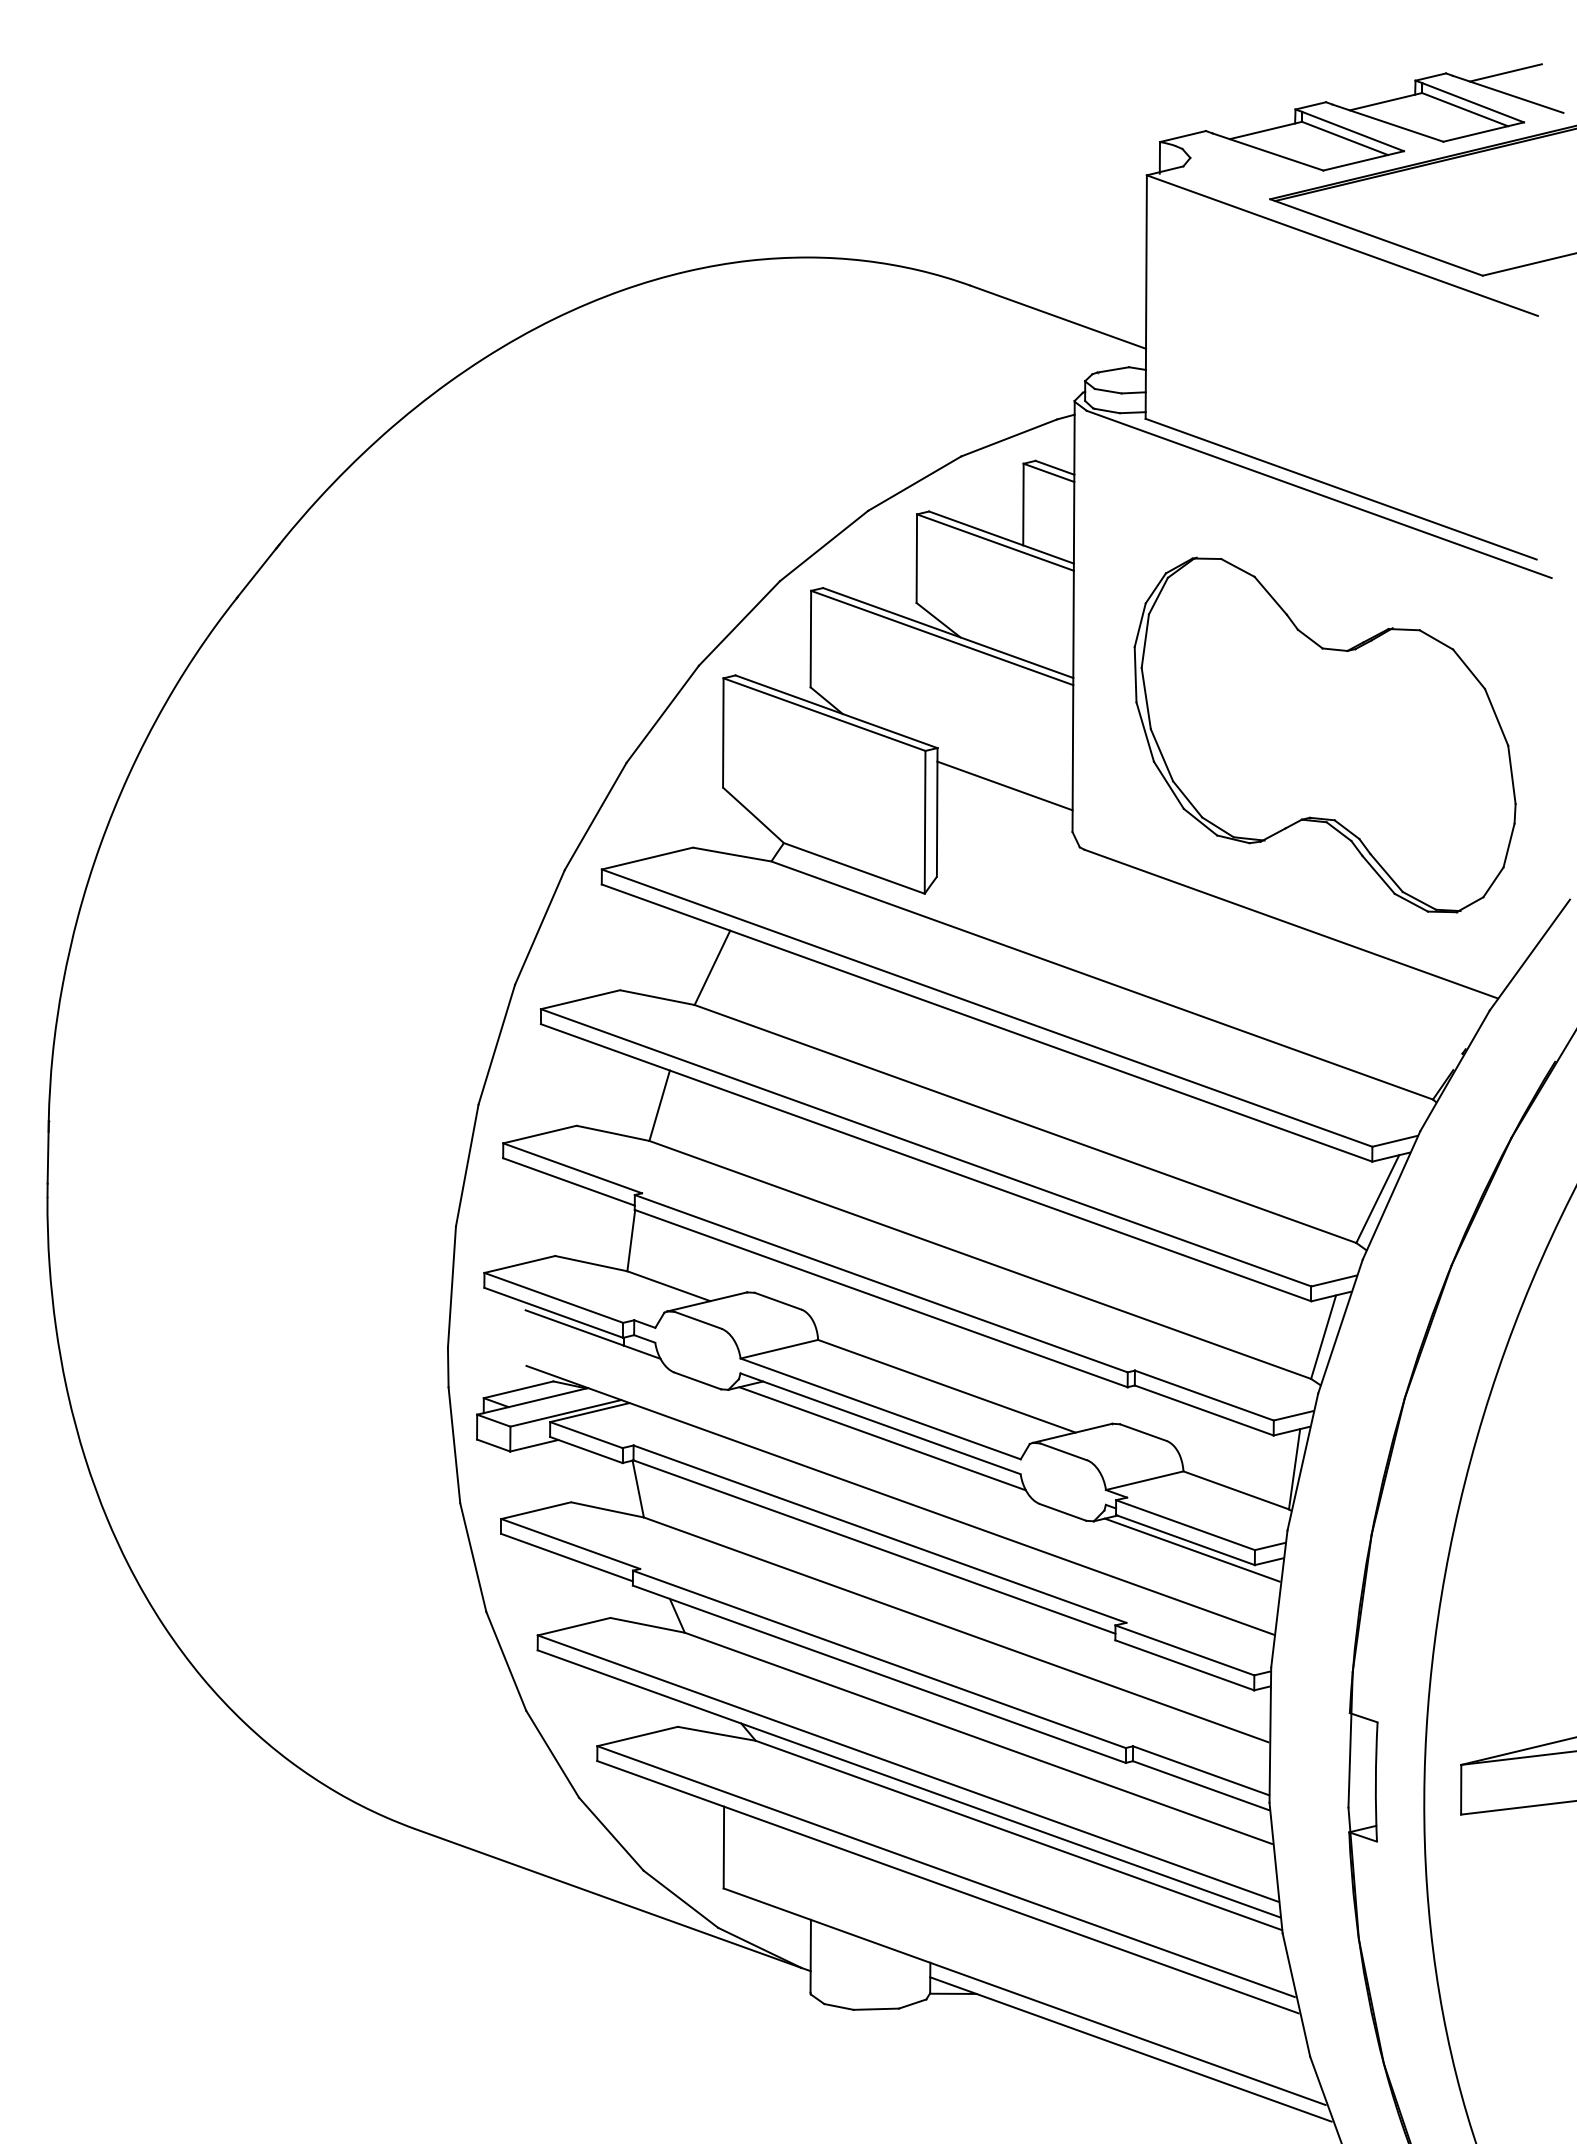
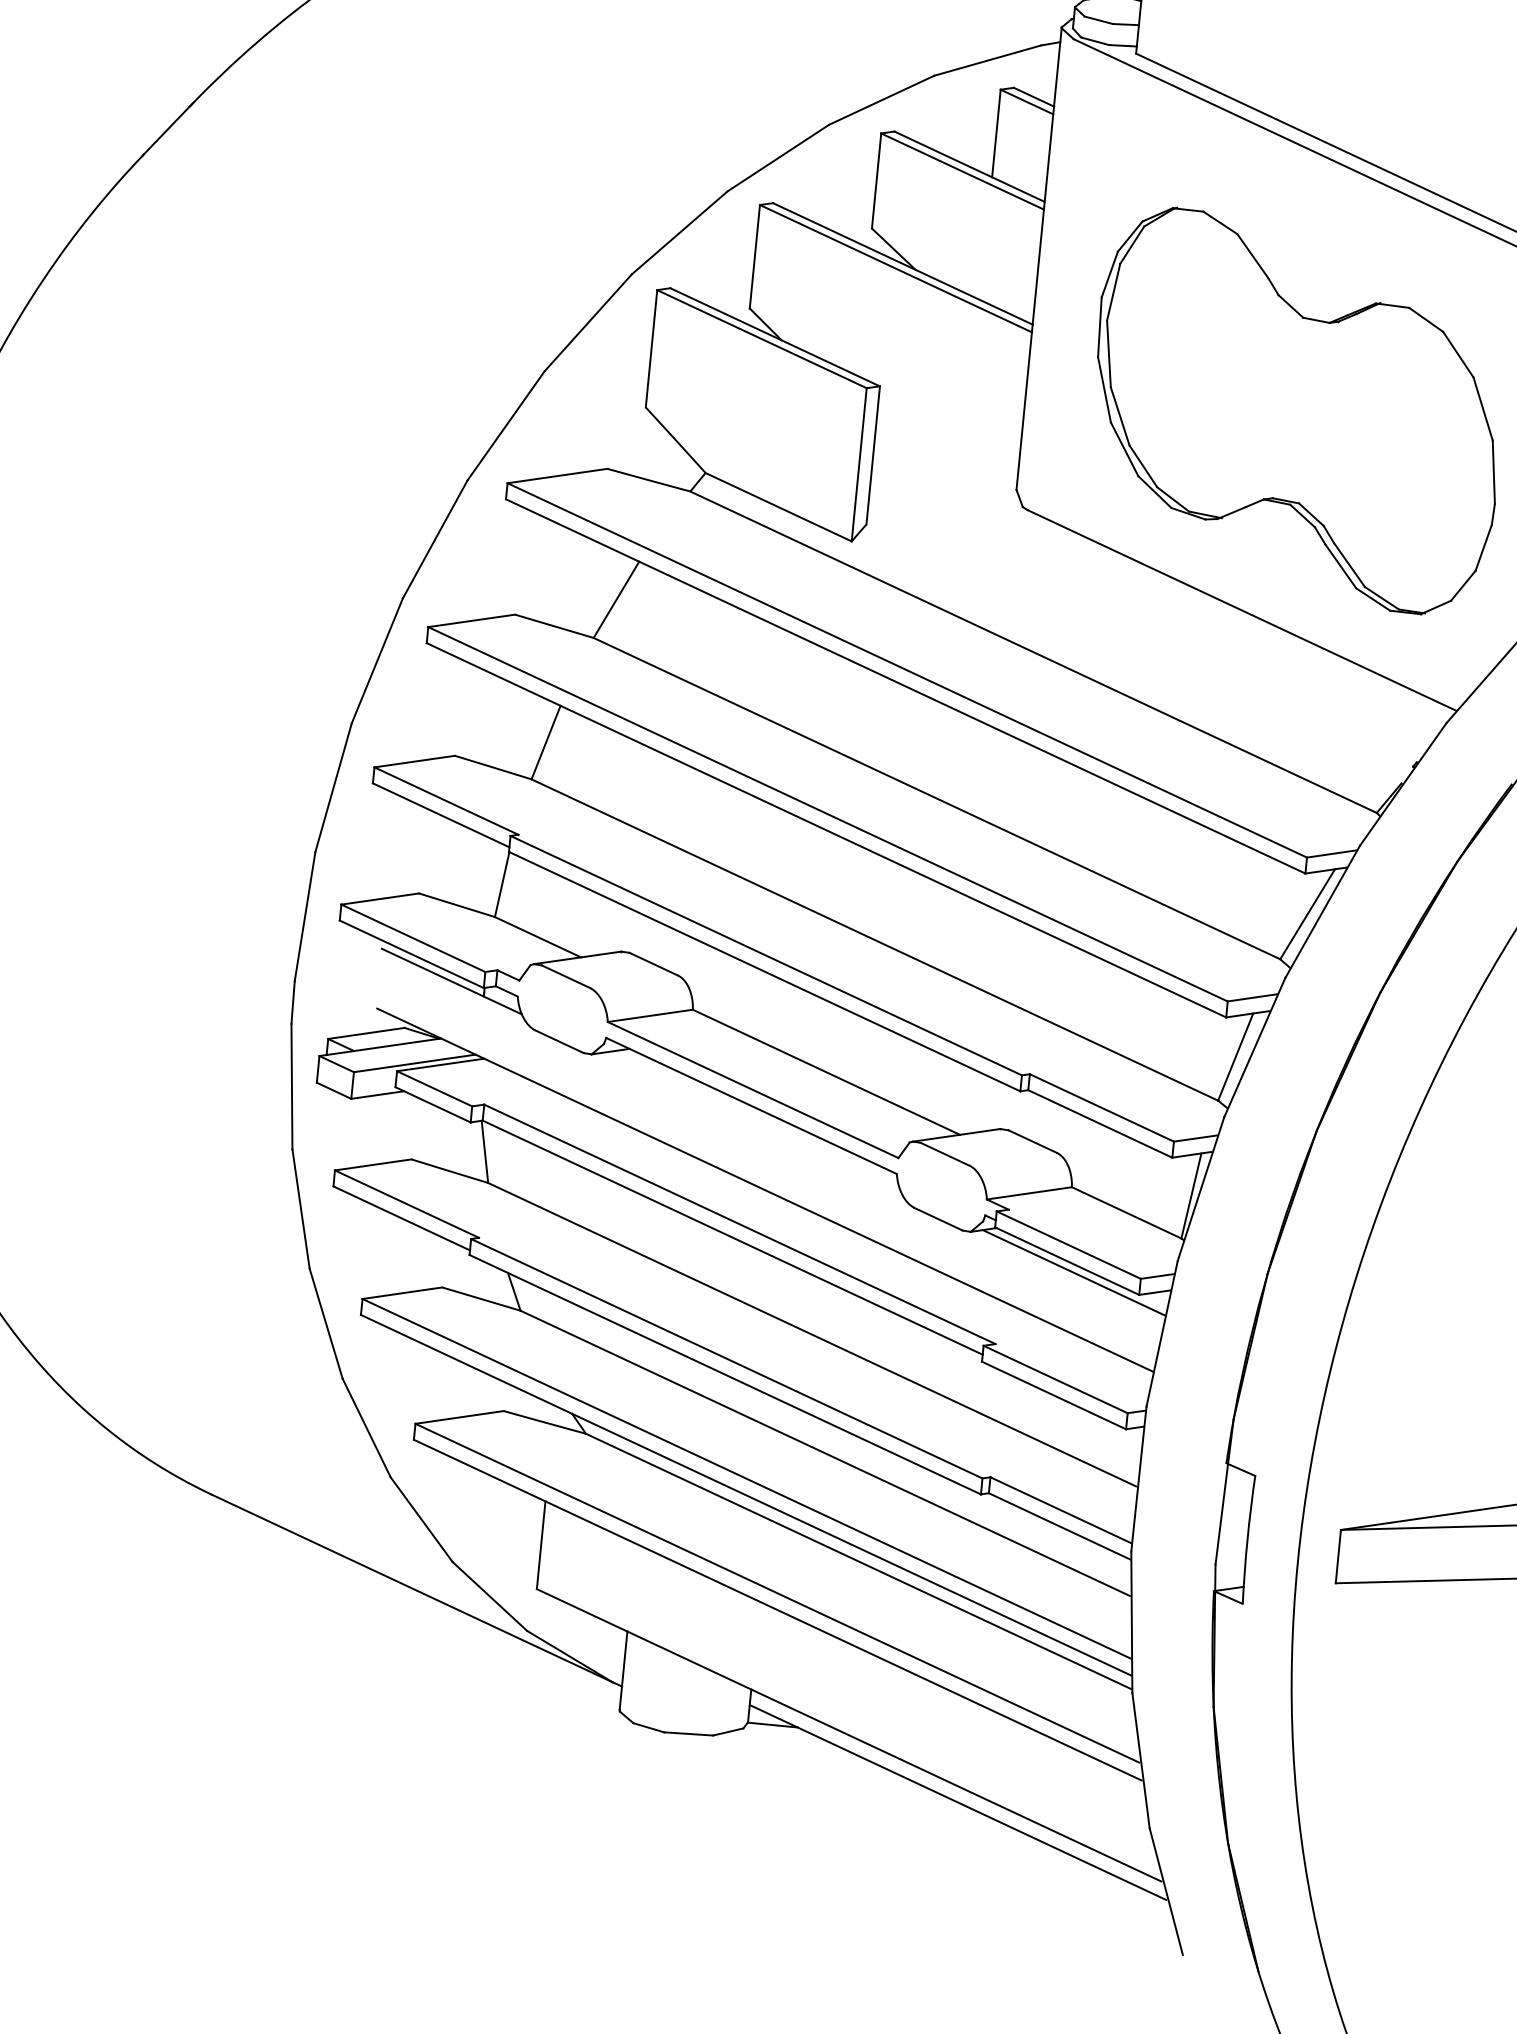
line: (1004, 785) -> (948, 433), removed
line: (882, 1438) -> (752, 1121), removed

